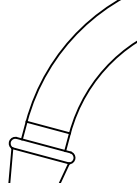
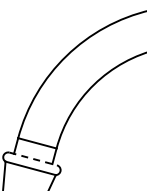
line: (43, 144) -> (33, 158), solid -> dashed

